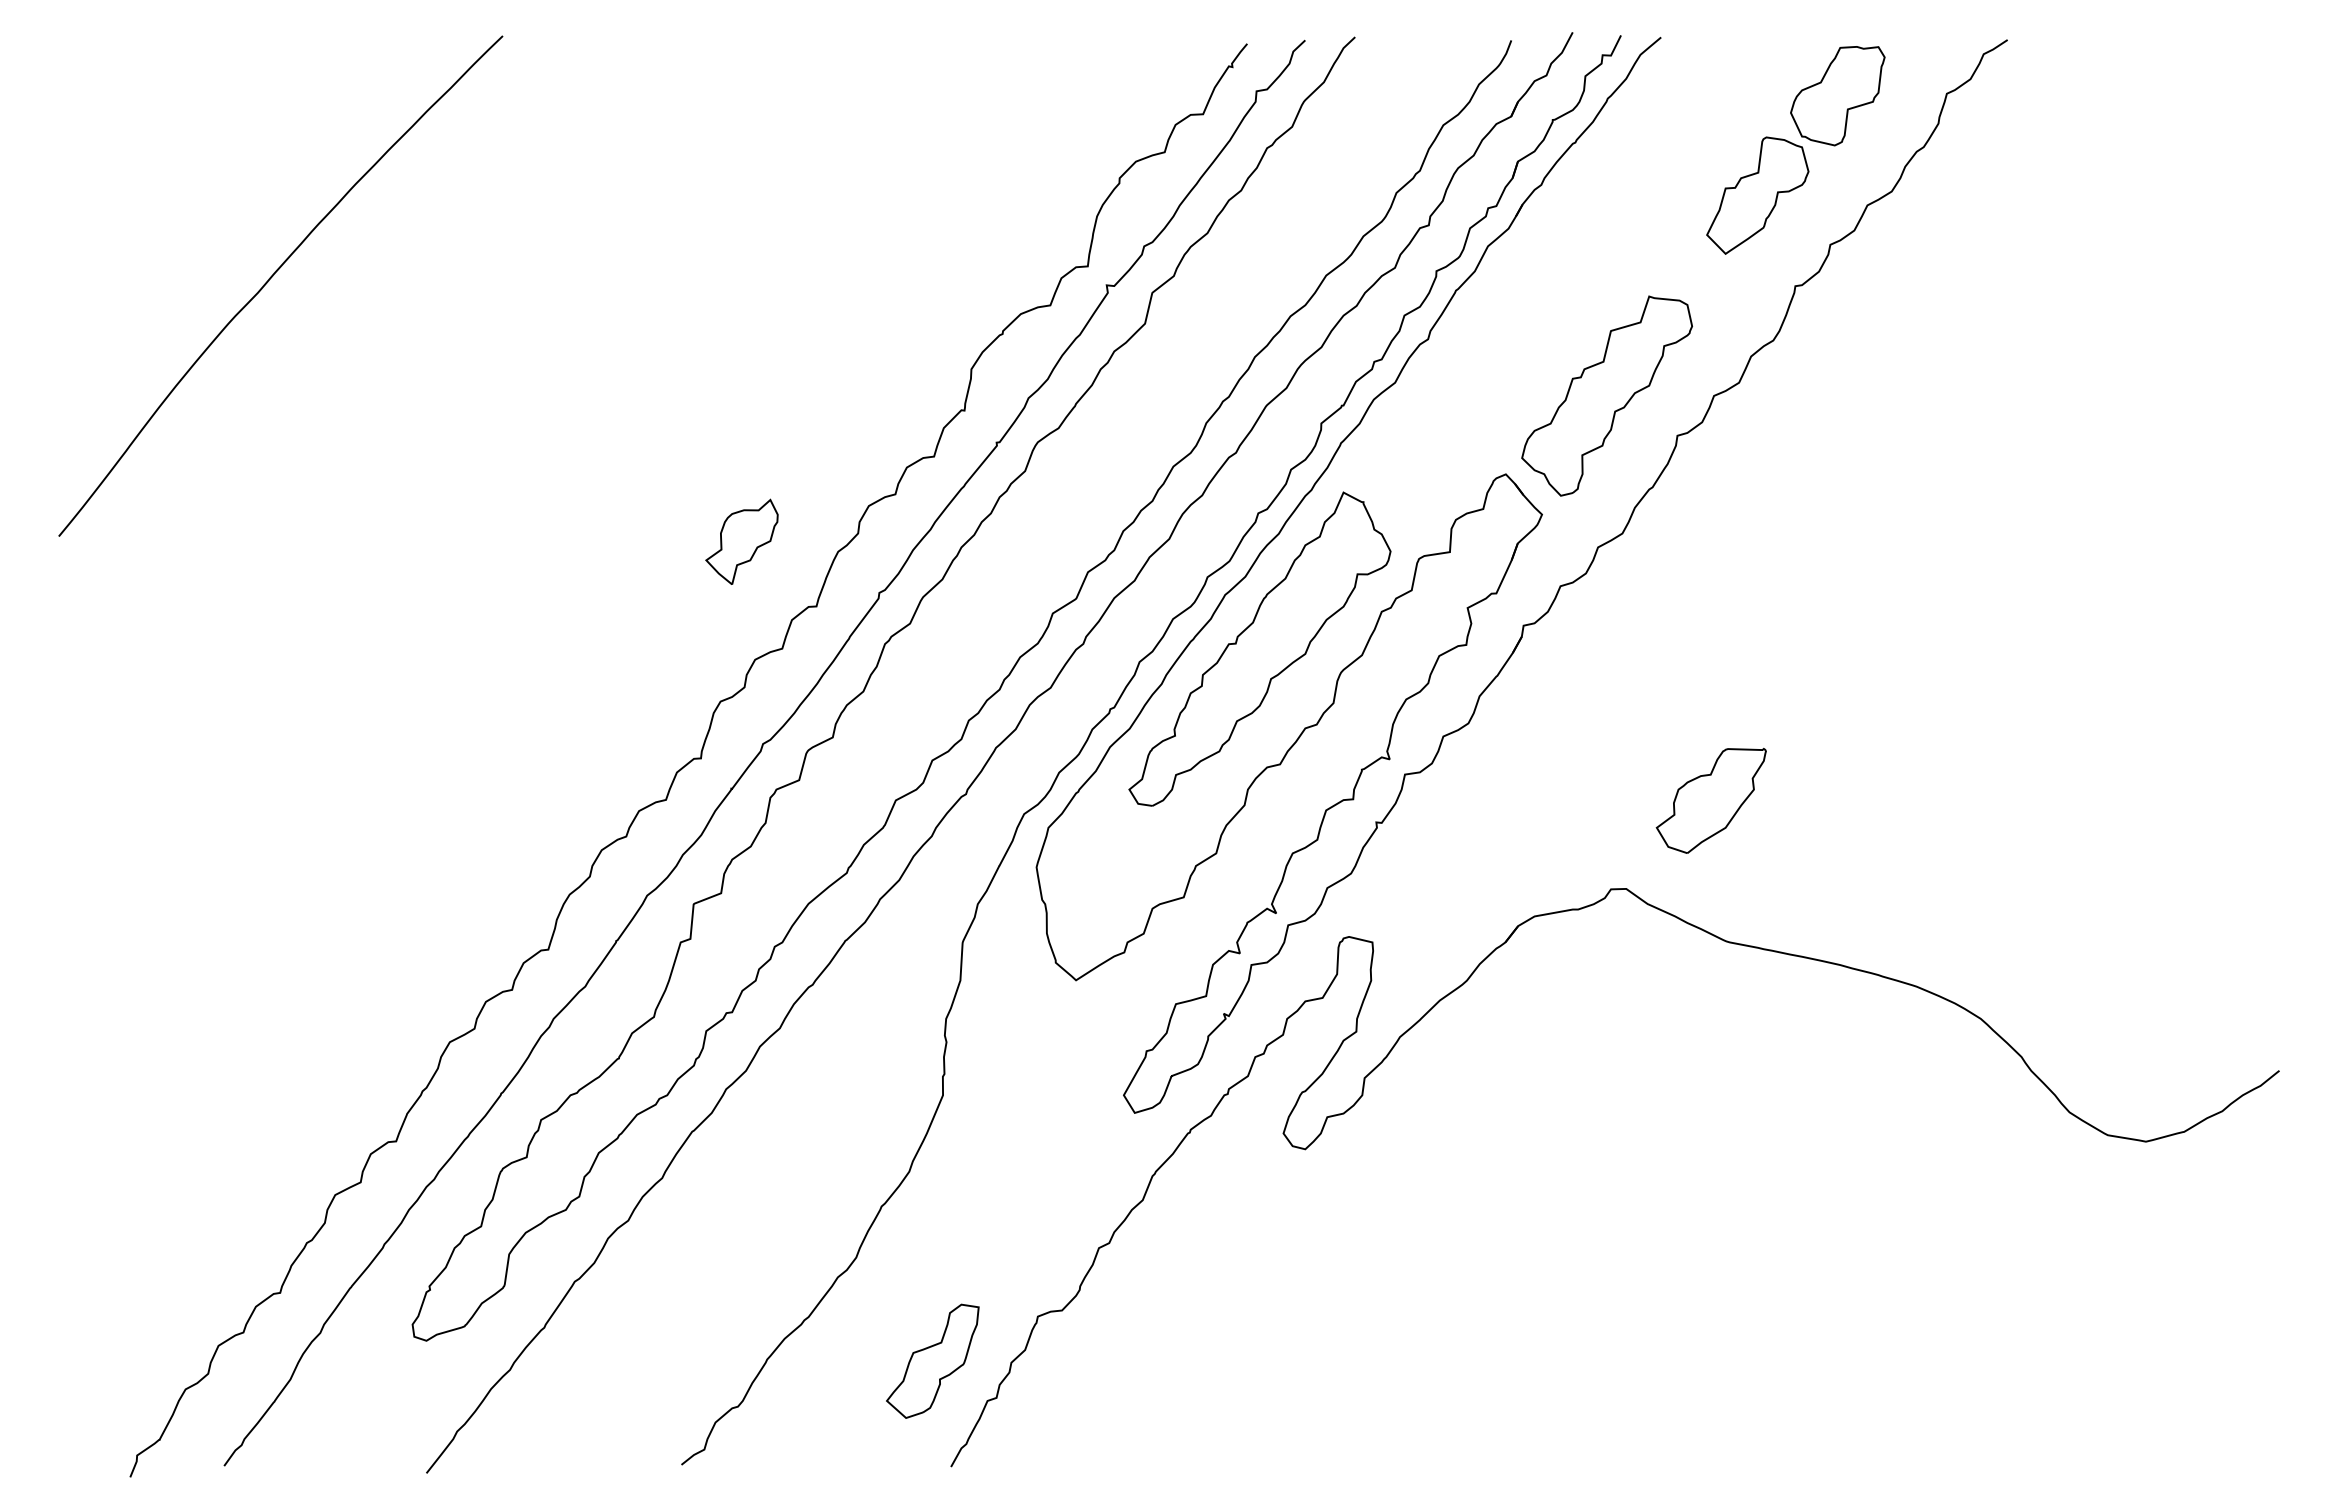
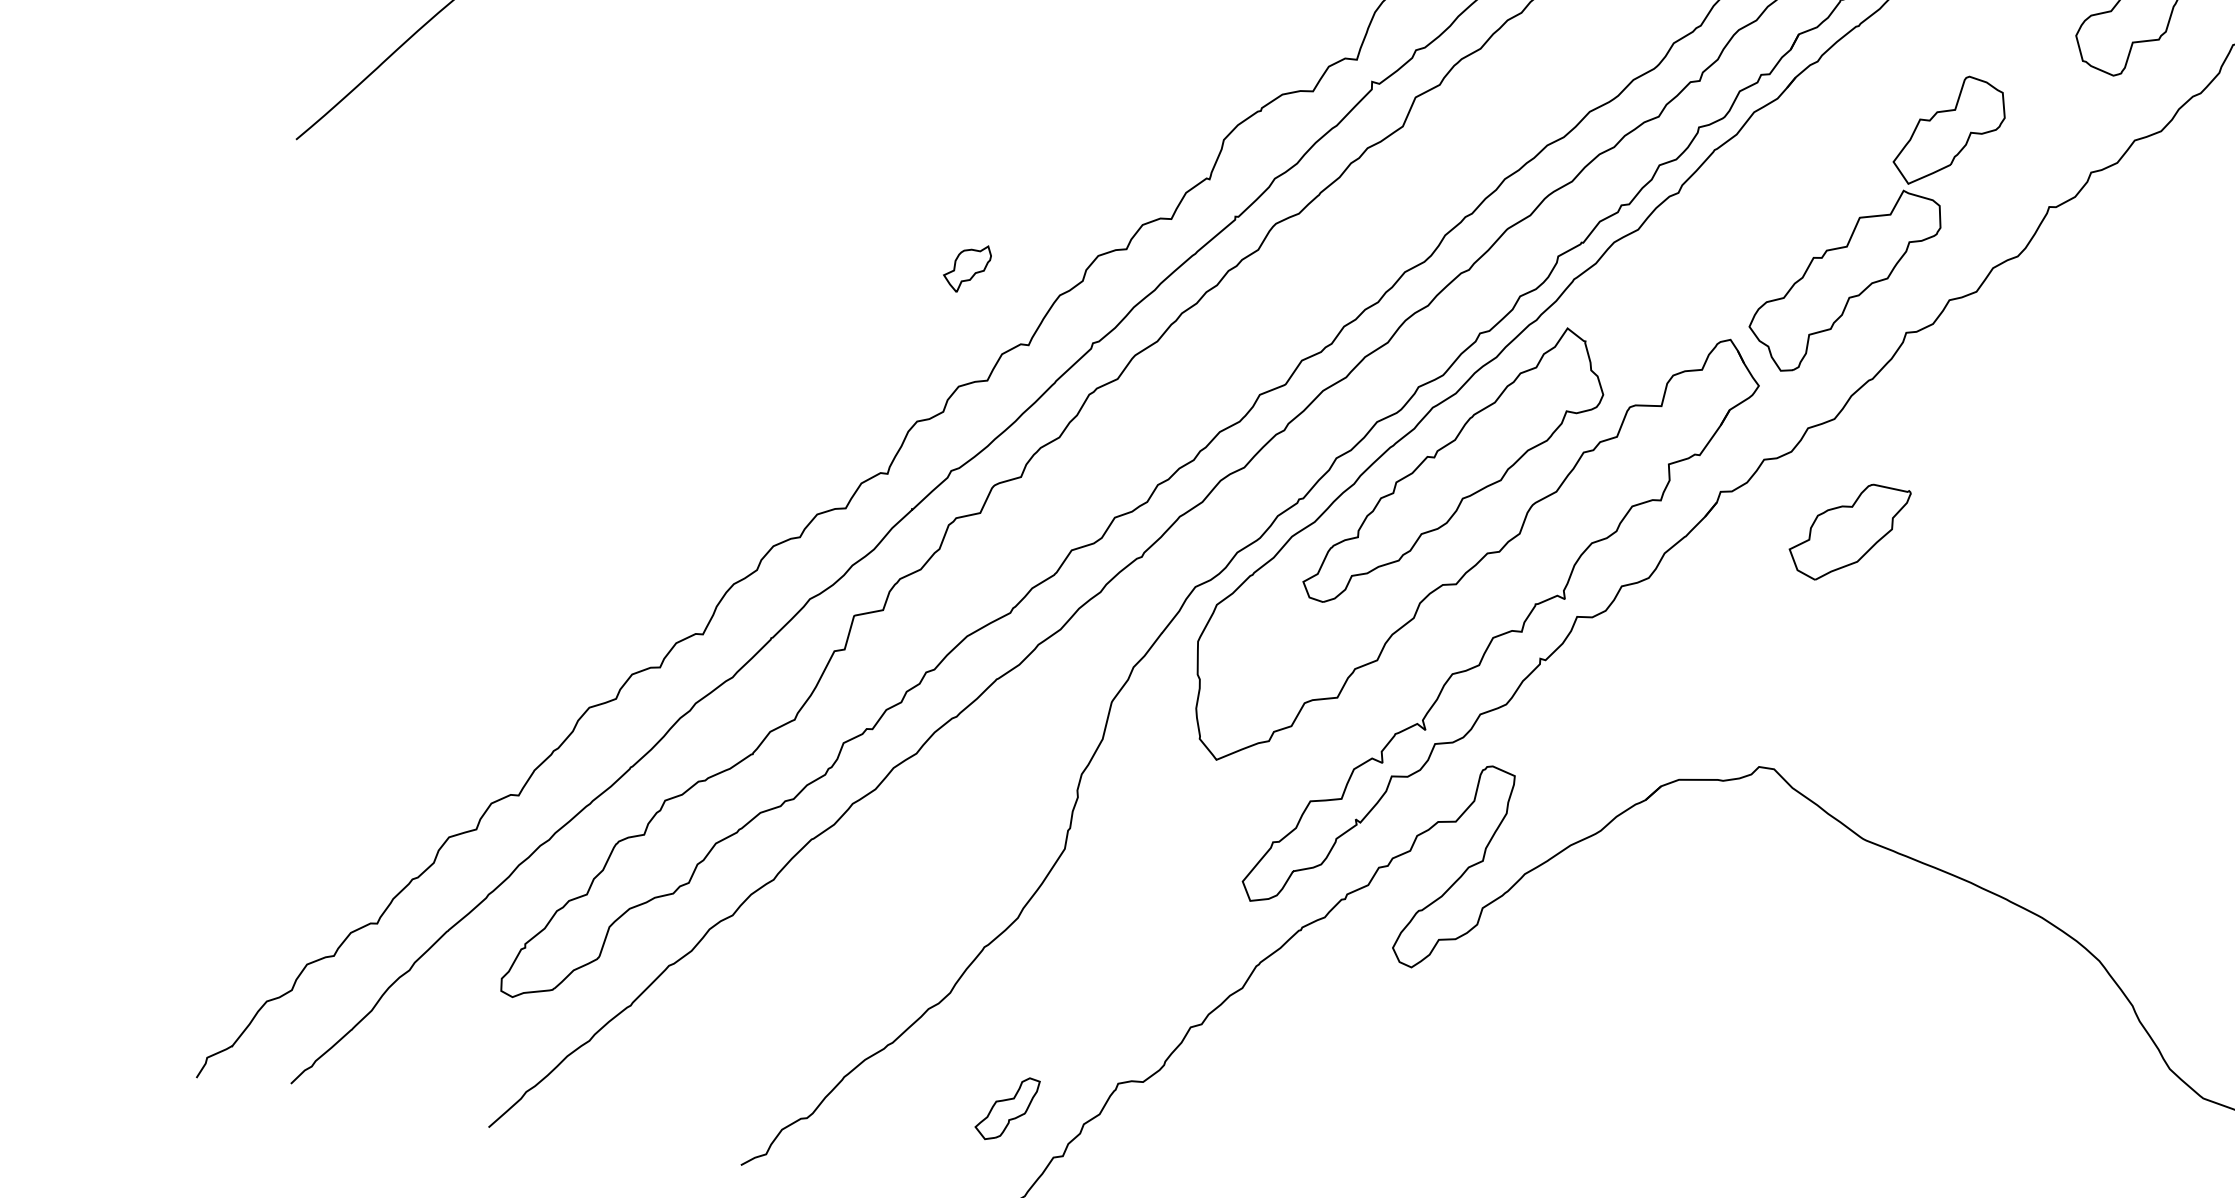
part: (1757, 195) -> (1950, 132), moved
part: (741, 541) -> (966, 267), size x0.6
part: (1710, 800) -> (1847, 532), moved
part: (932, 1360) -> (1006, 1107), size x0.6

